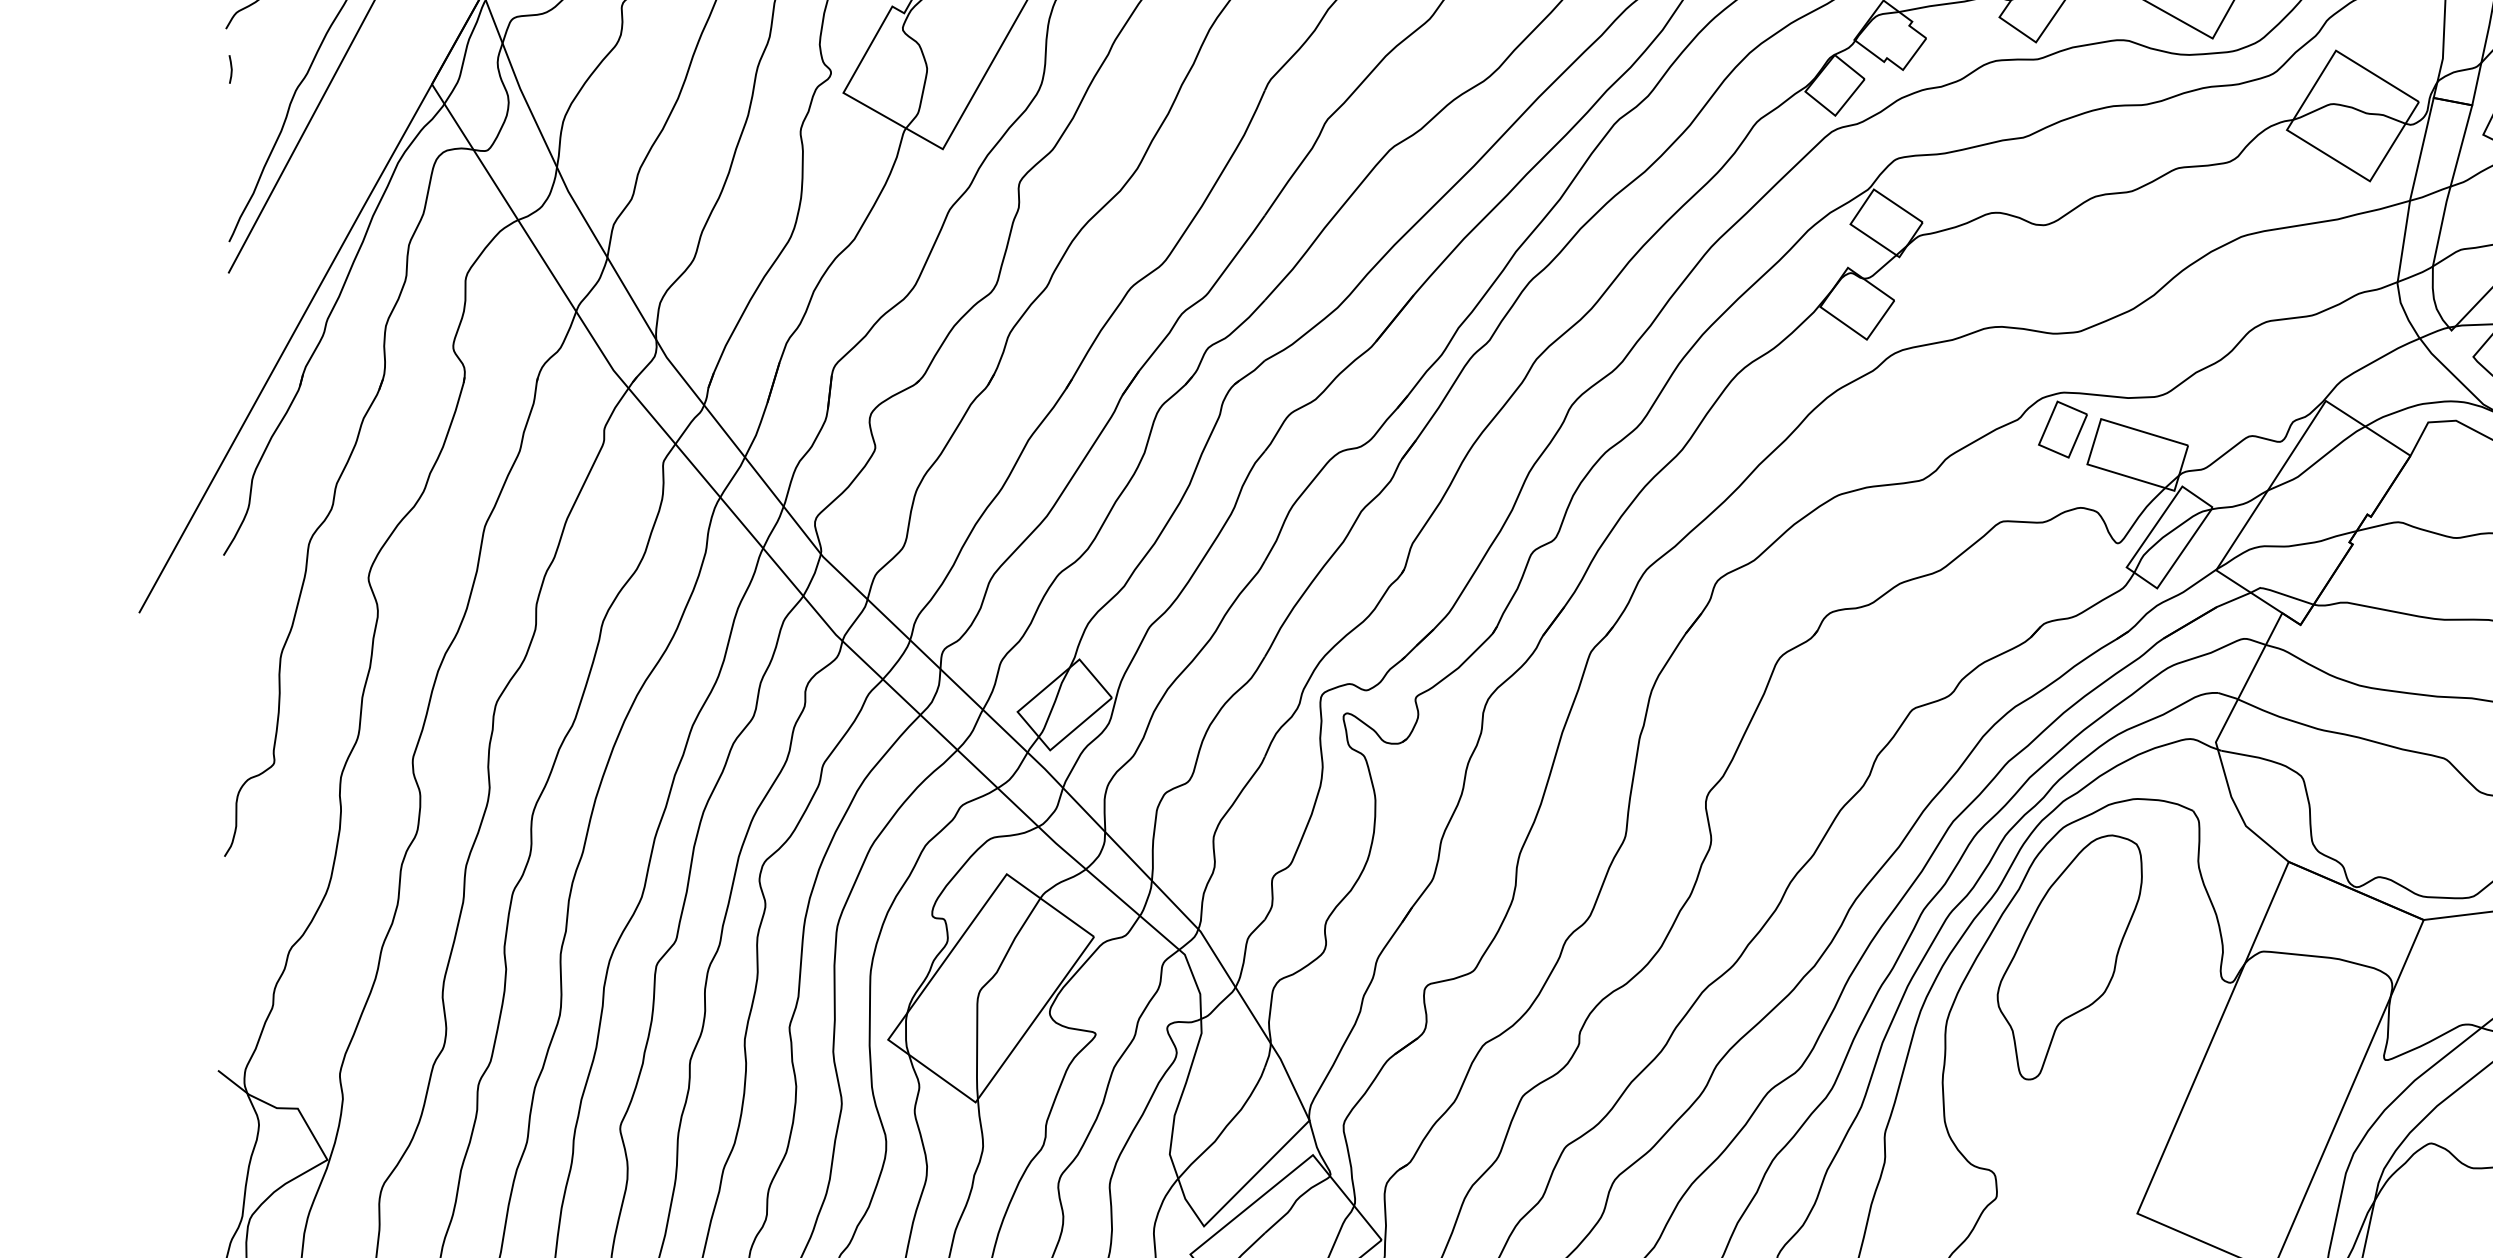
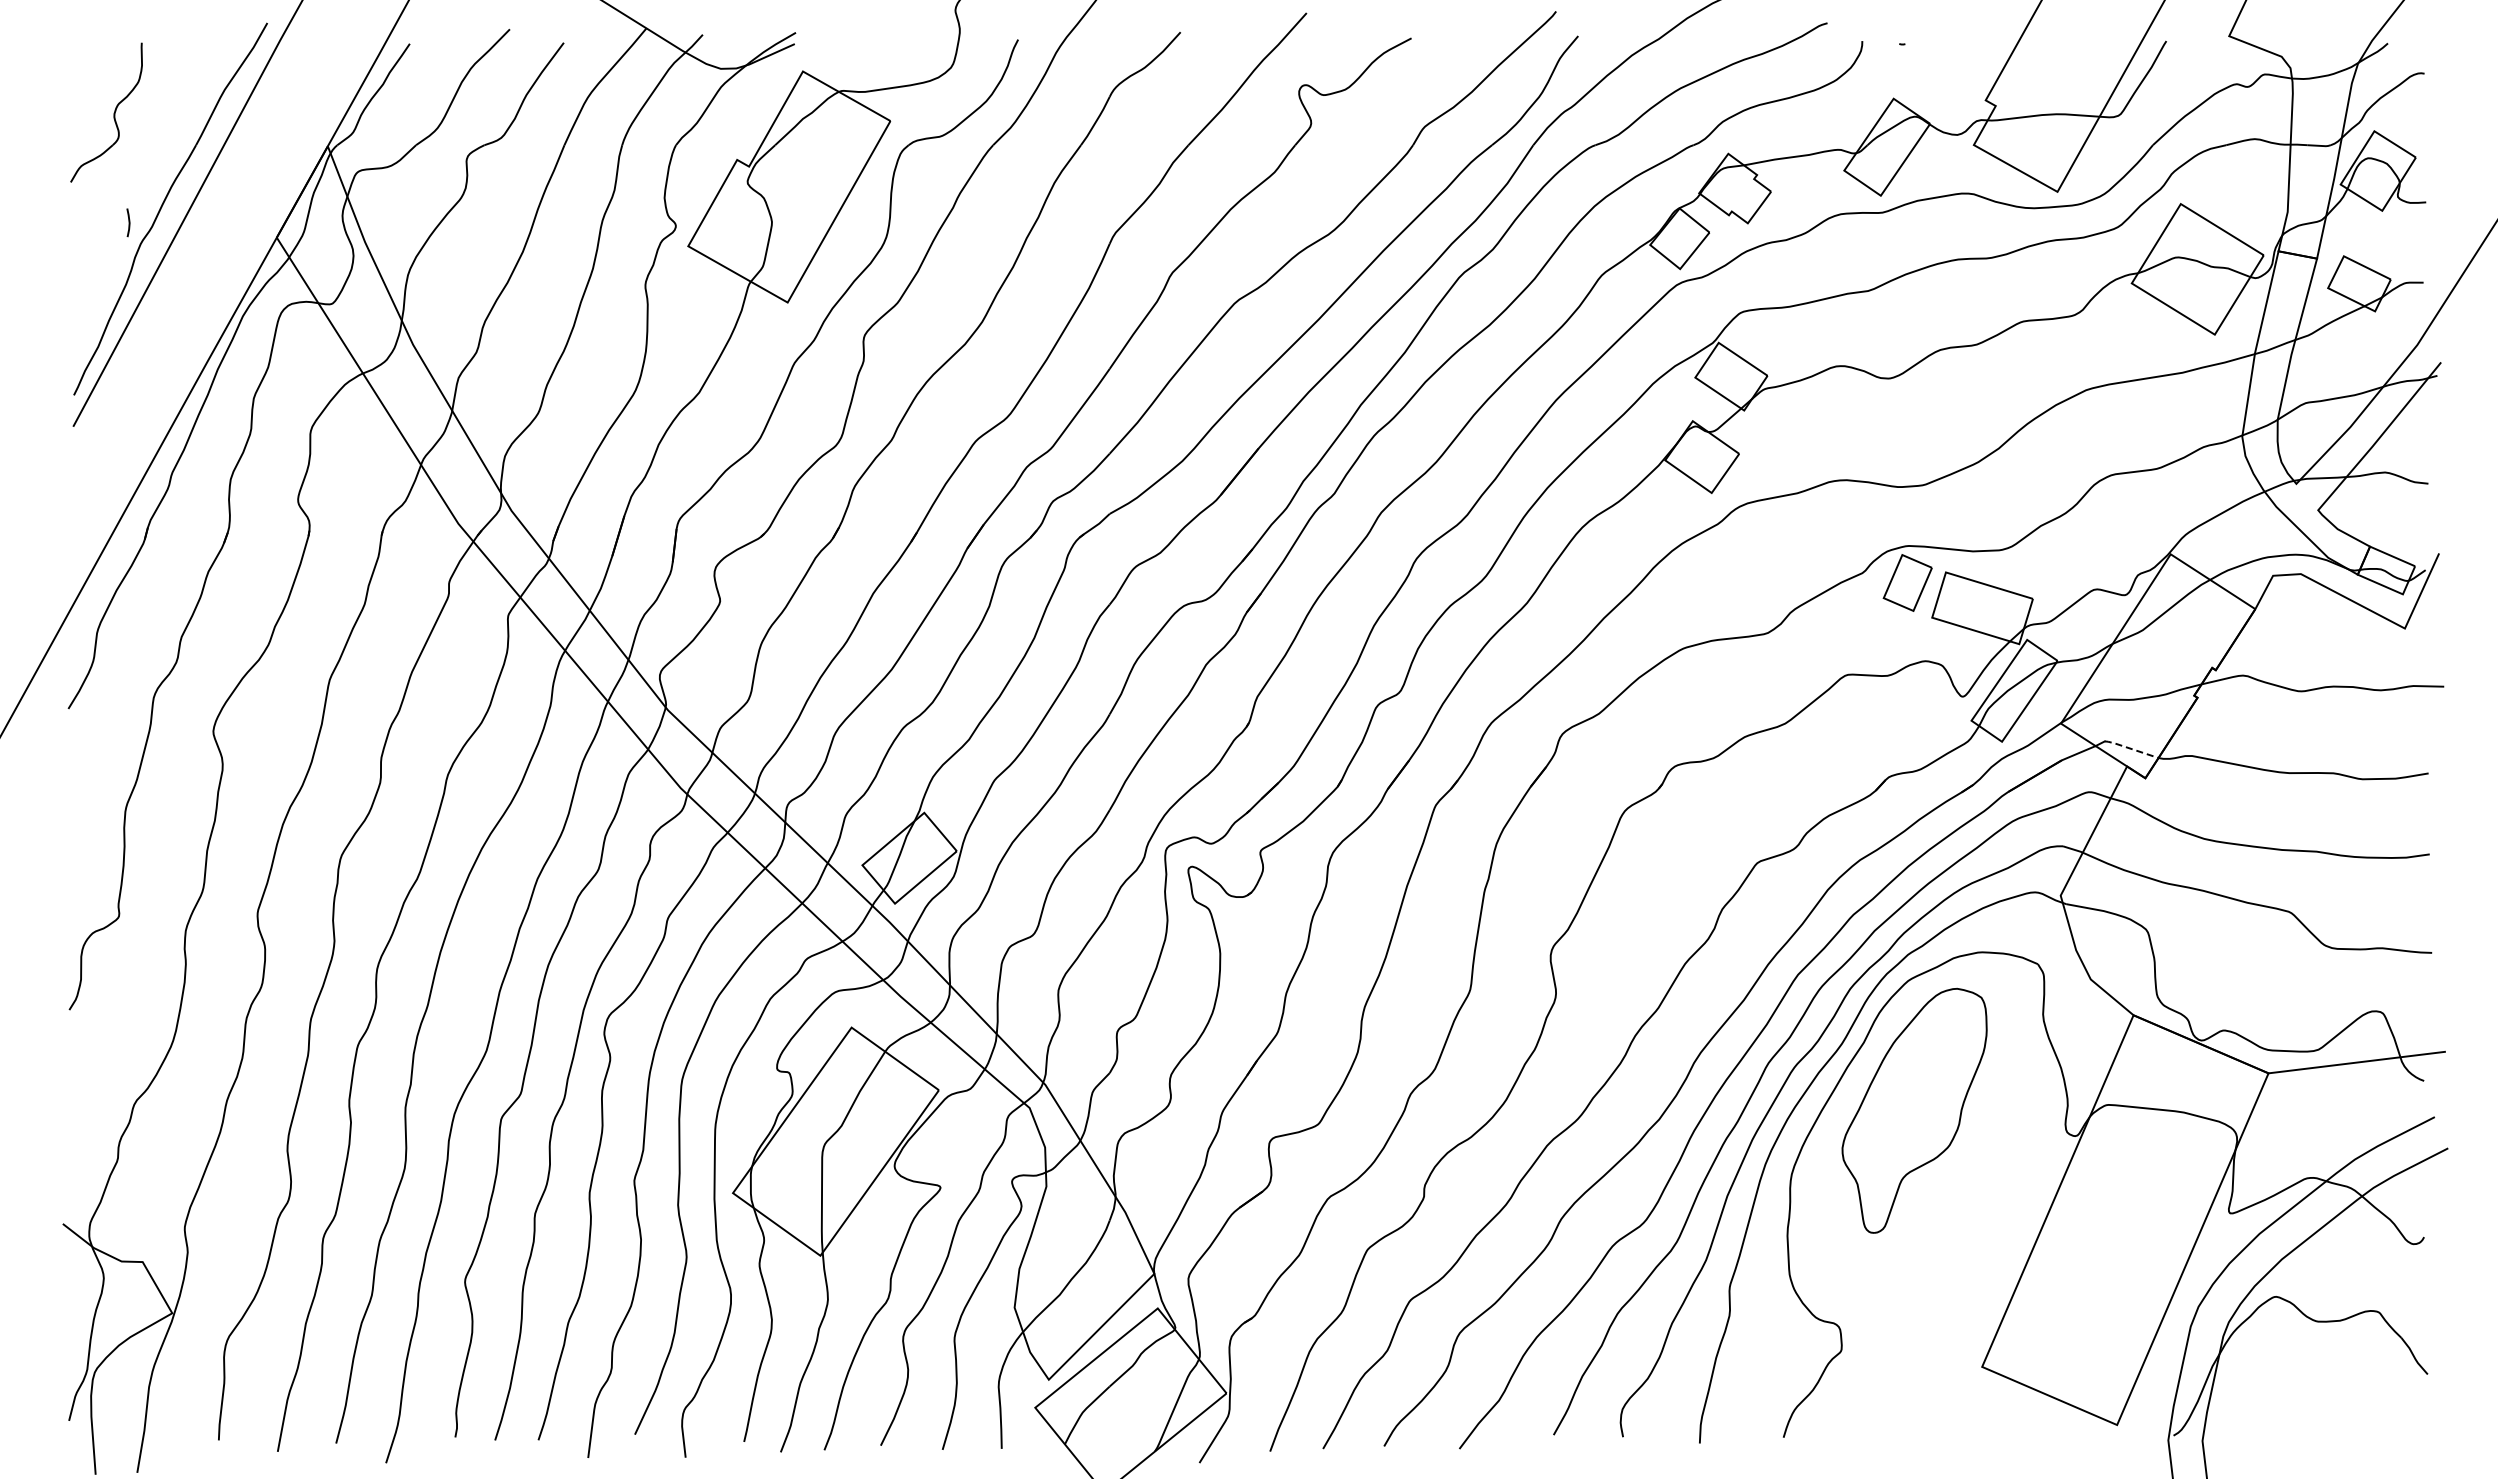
line: (230, 69) -> (128, 222), moved
line: (2285, 595) -> (2130, 748), solid -> dashed

